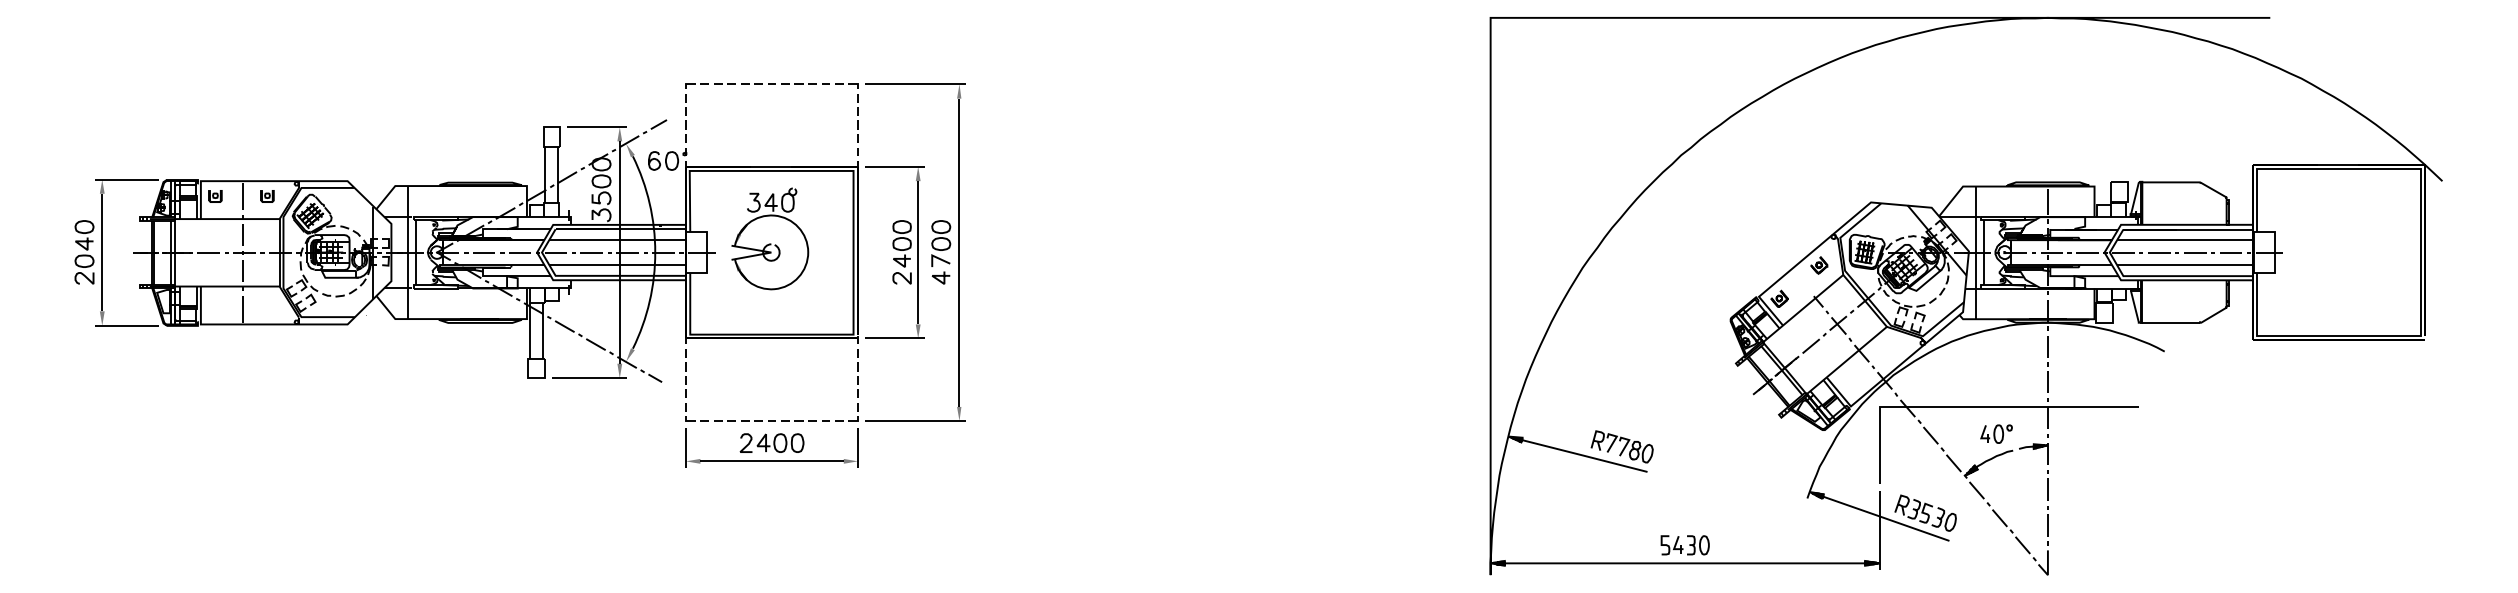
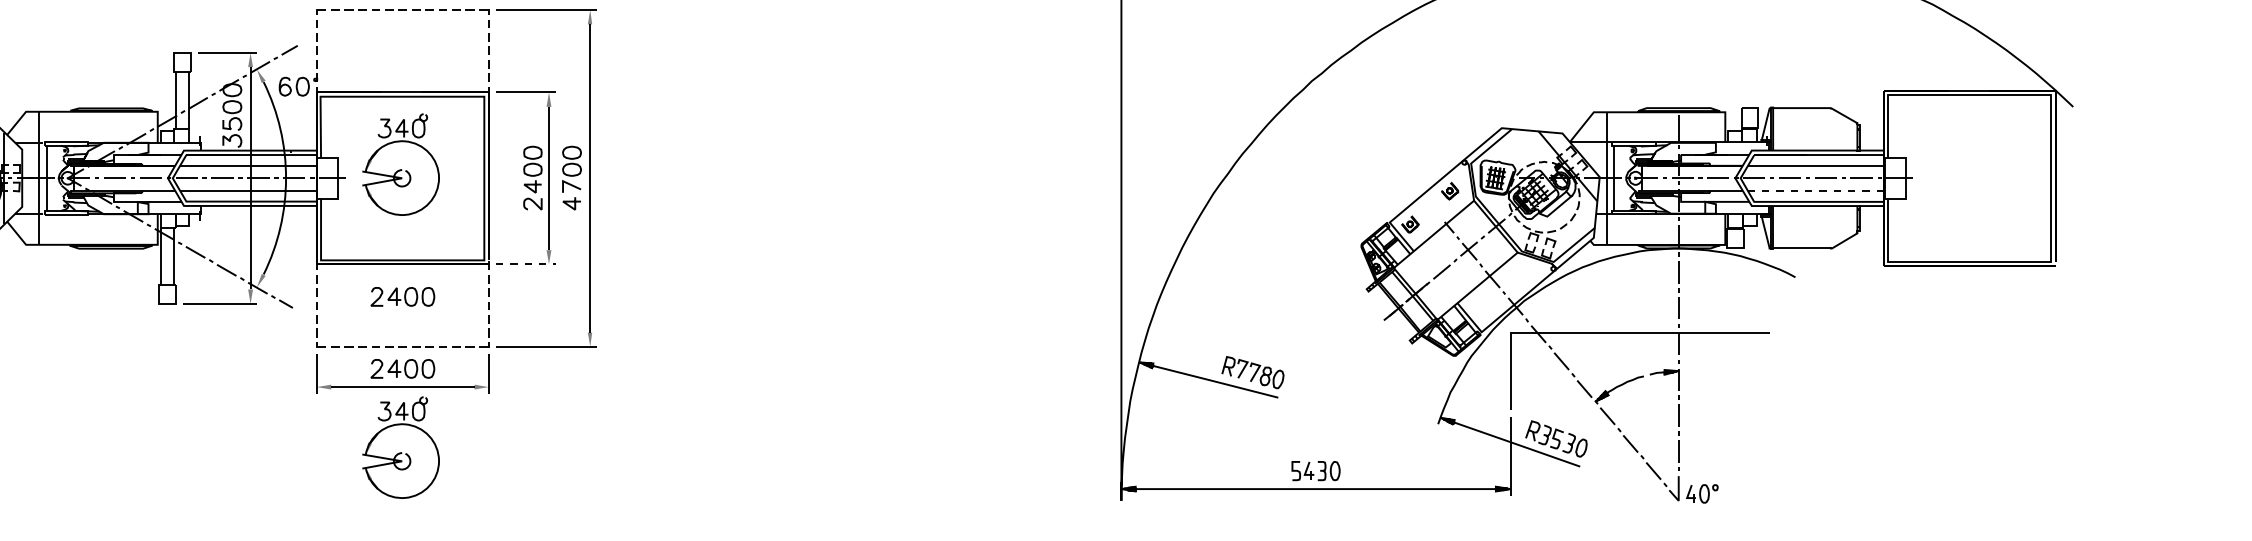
line: (2184, 264) -> (1815, 190), solid -> dashed
line: (895, 338) -> (526, 264), solid -> dashed
part: (771, 370) -> (402, 296), added
part: (1996, 433) -> (1702, 493), moved
part: (770, 521) -> (401, 447), added

